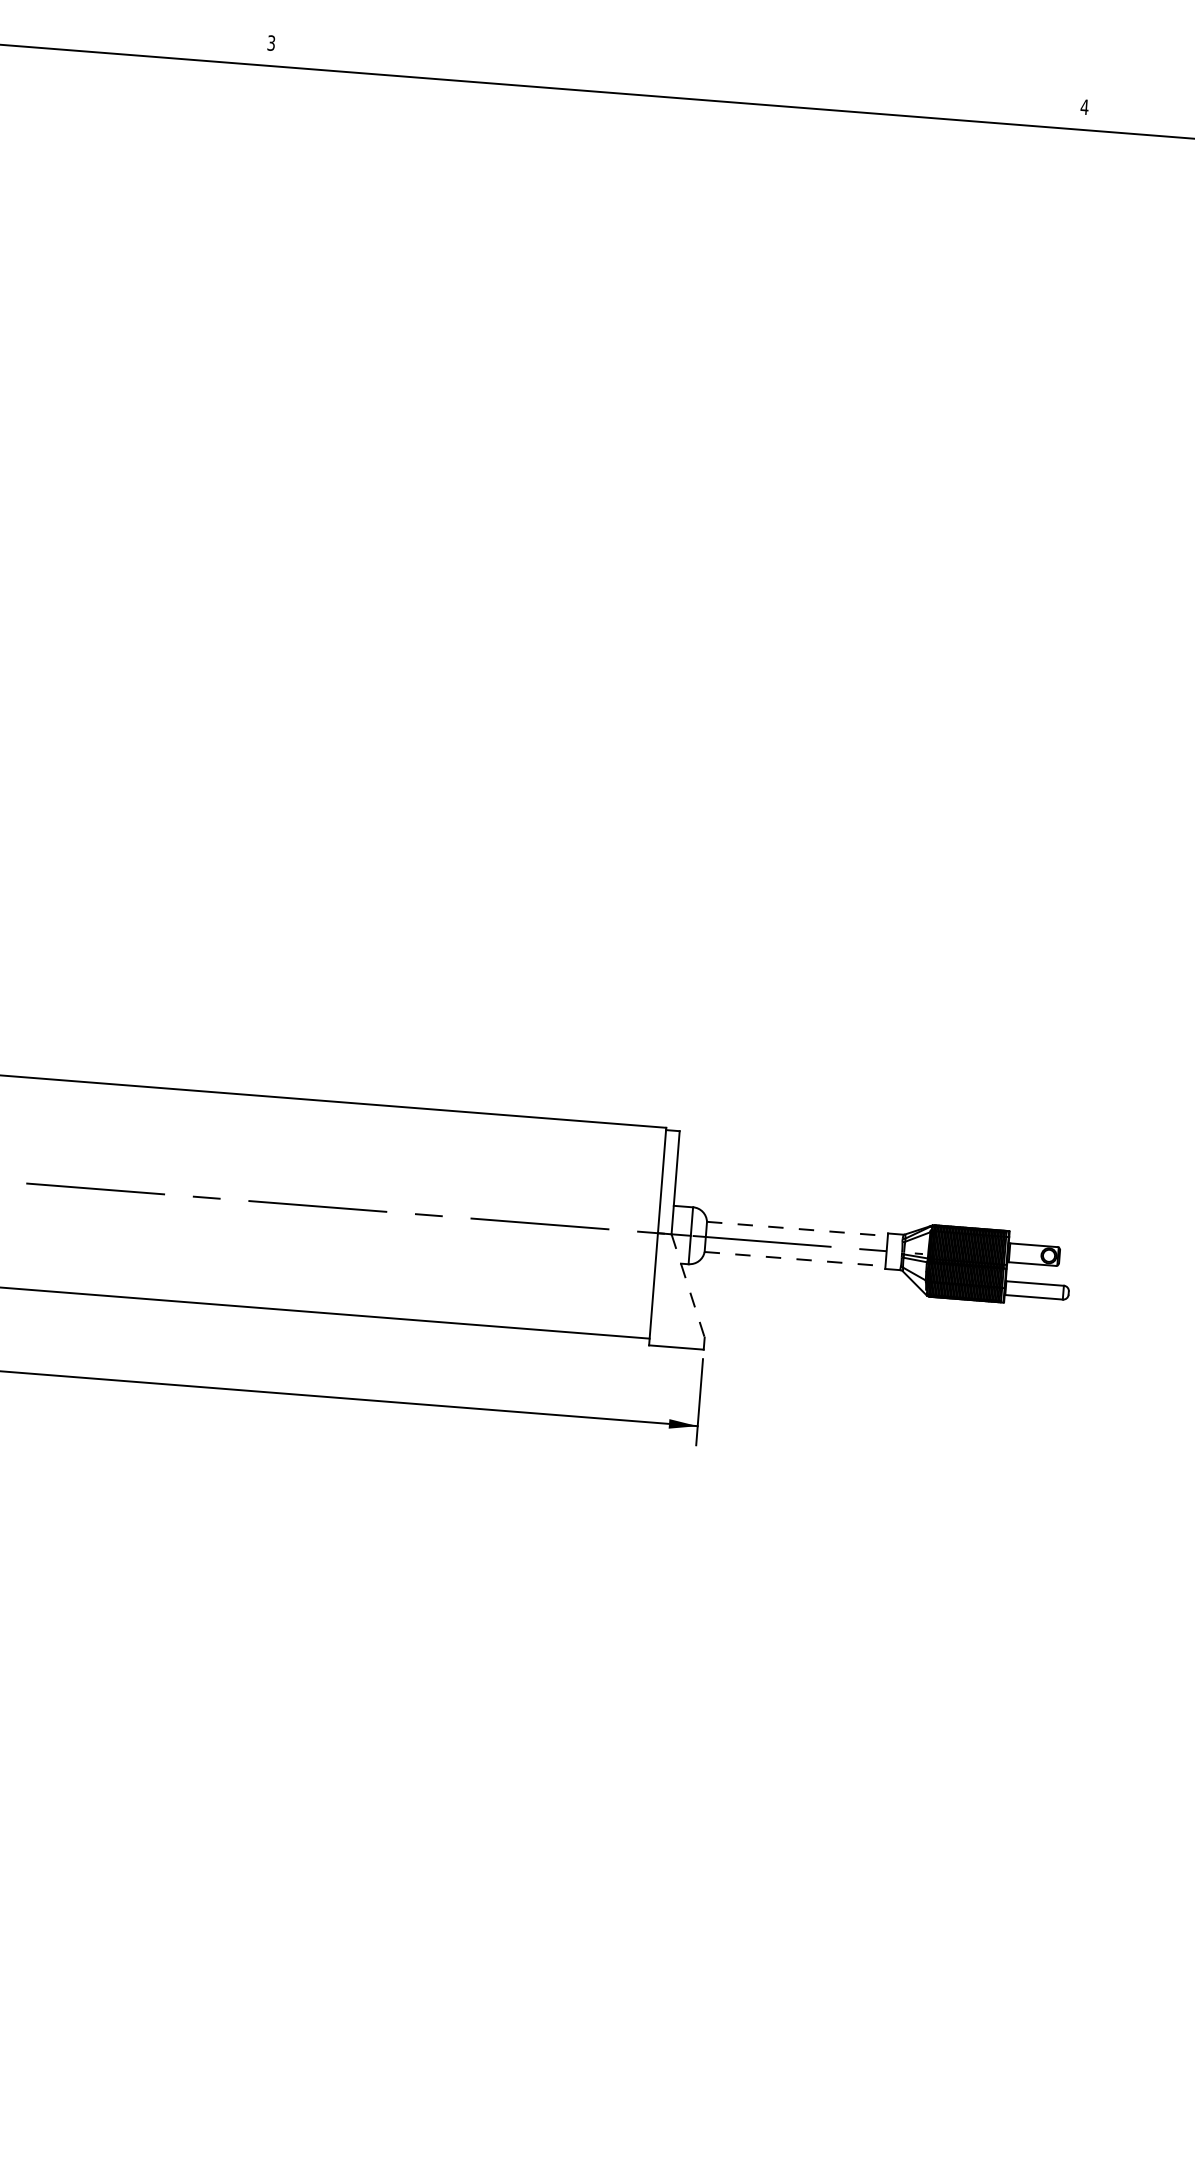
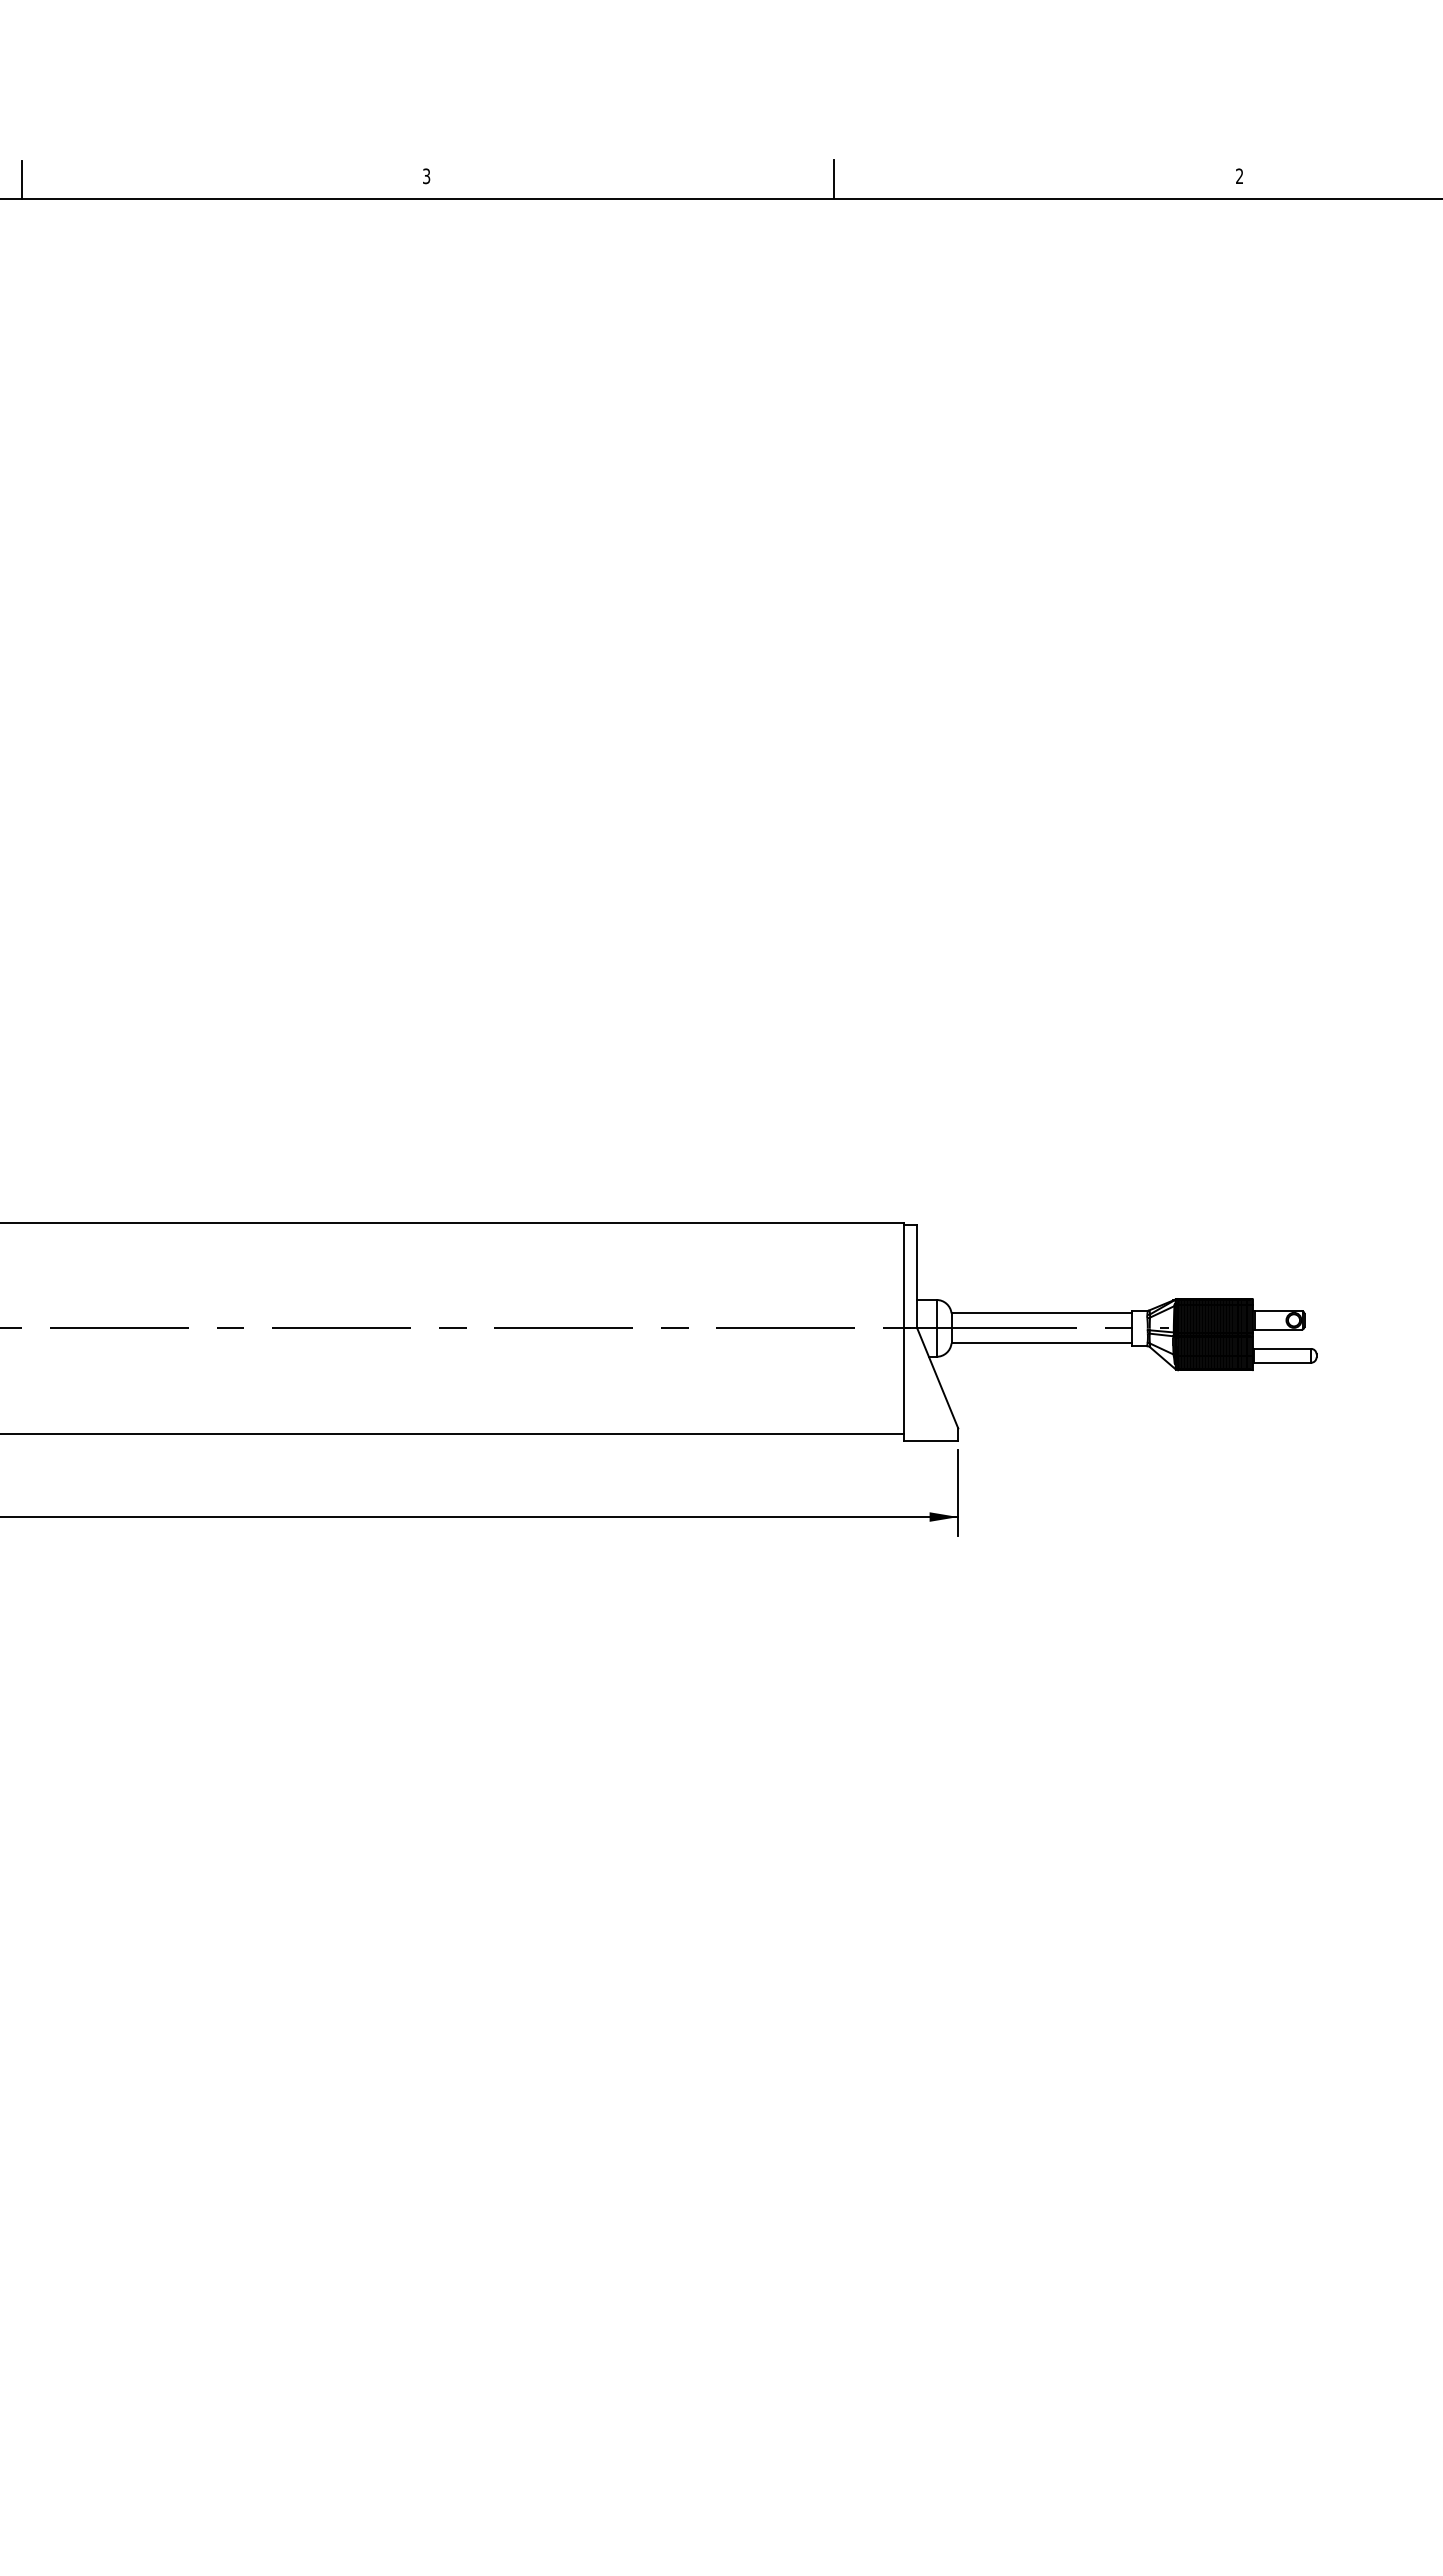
line: (679, 77) -> (834, 178), added
text: (1084, 106) -> (1239, 175), 4 -> 2
line: (797, 1229) -> (1042, 1313), dashed -> solid
line: (795, 1259) -> (1042, 1343), dashed -> solid
line: (687, 1285) -> (937, 1378), dashed -> solid

